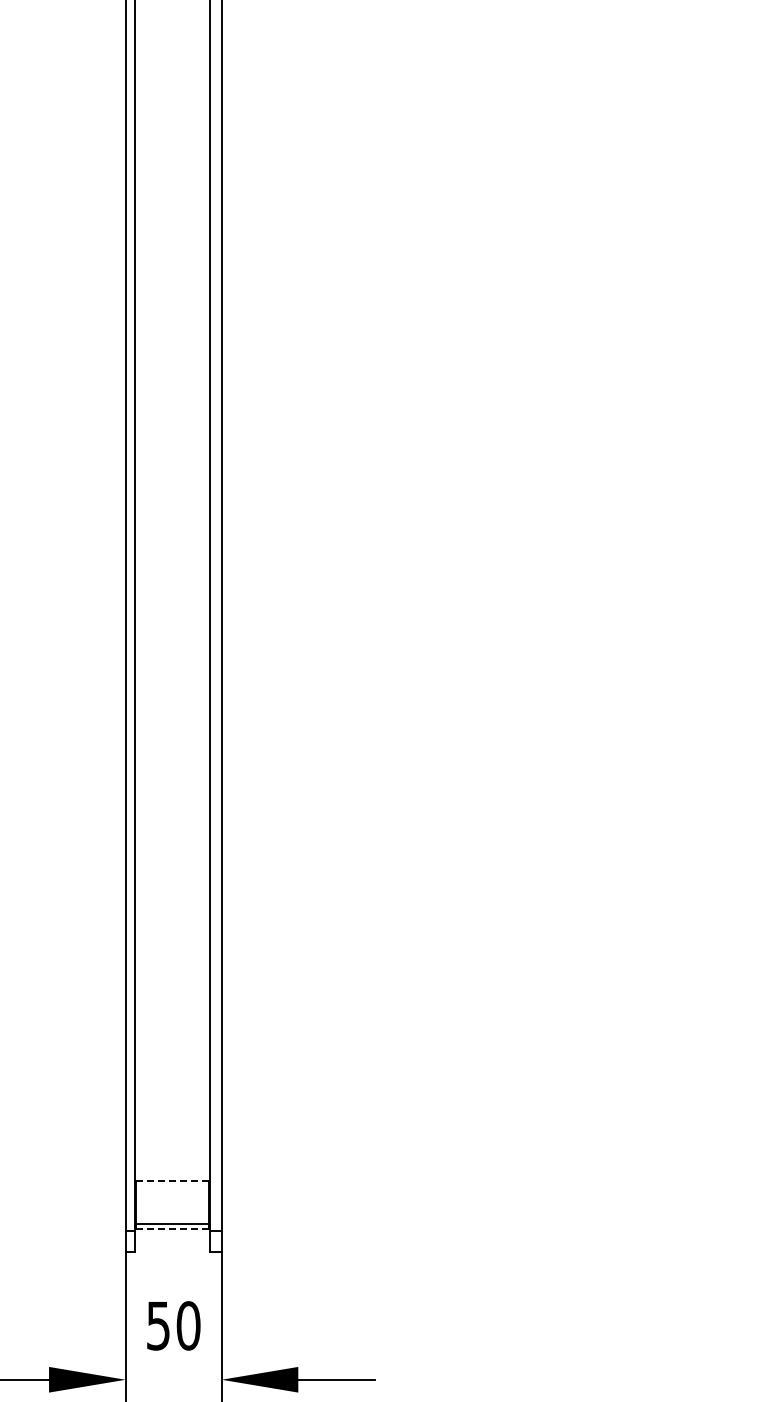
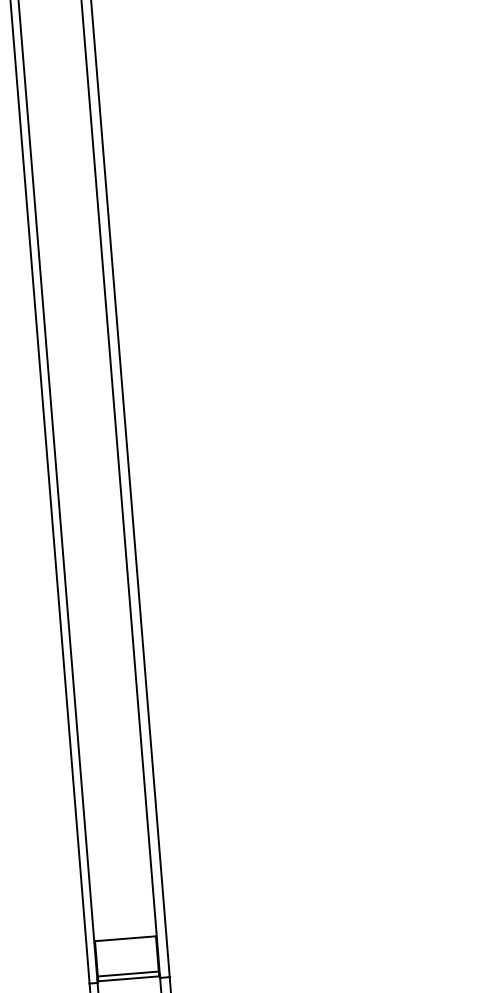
line: (173, 1181) -> (126, 938), dashed -> solid
line: (172, 1229) -> (128, 978), dashed -> solid

